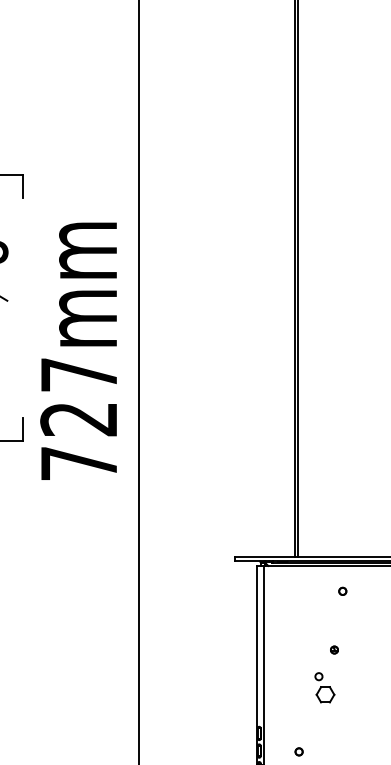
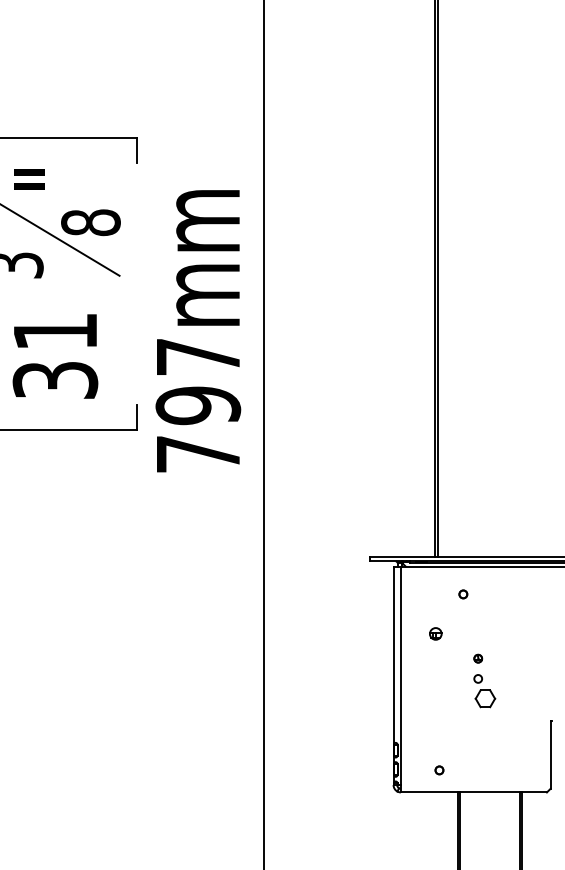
text: (79, 419) -> (198, 405), 727mm -> 797mm
part: (342, 591) -> (463, 594), moved
part: (295, 627) -> (435, 633), added
part: (324, 688) -> (484, 691), moved

